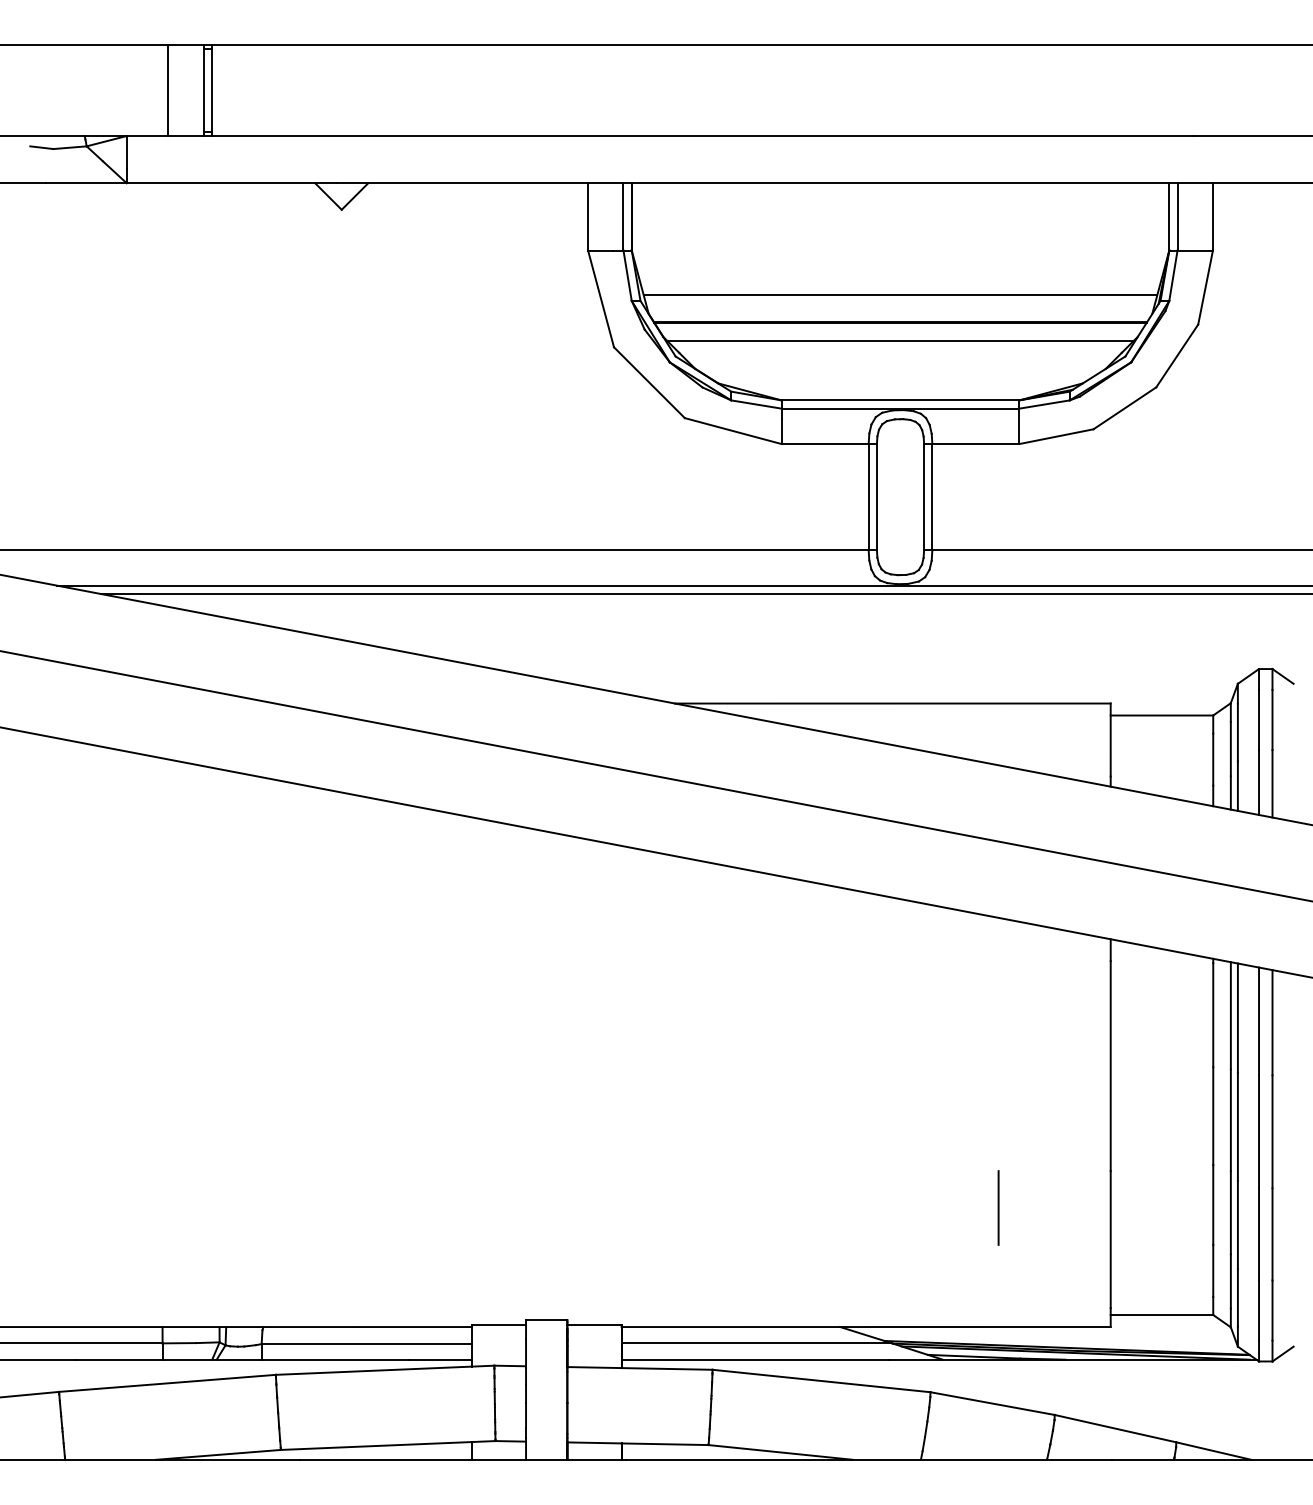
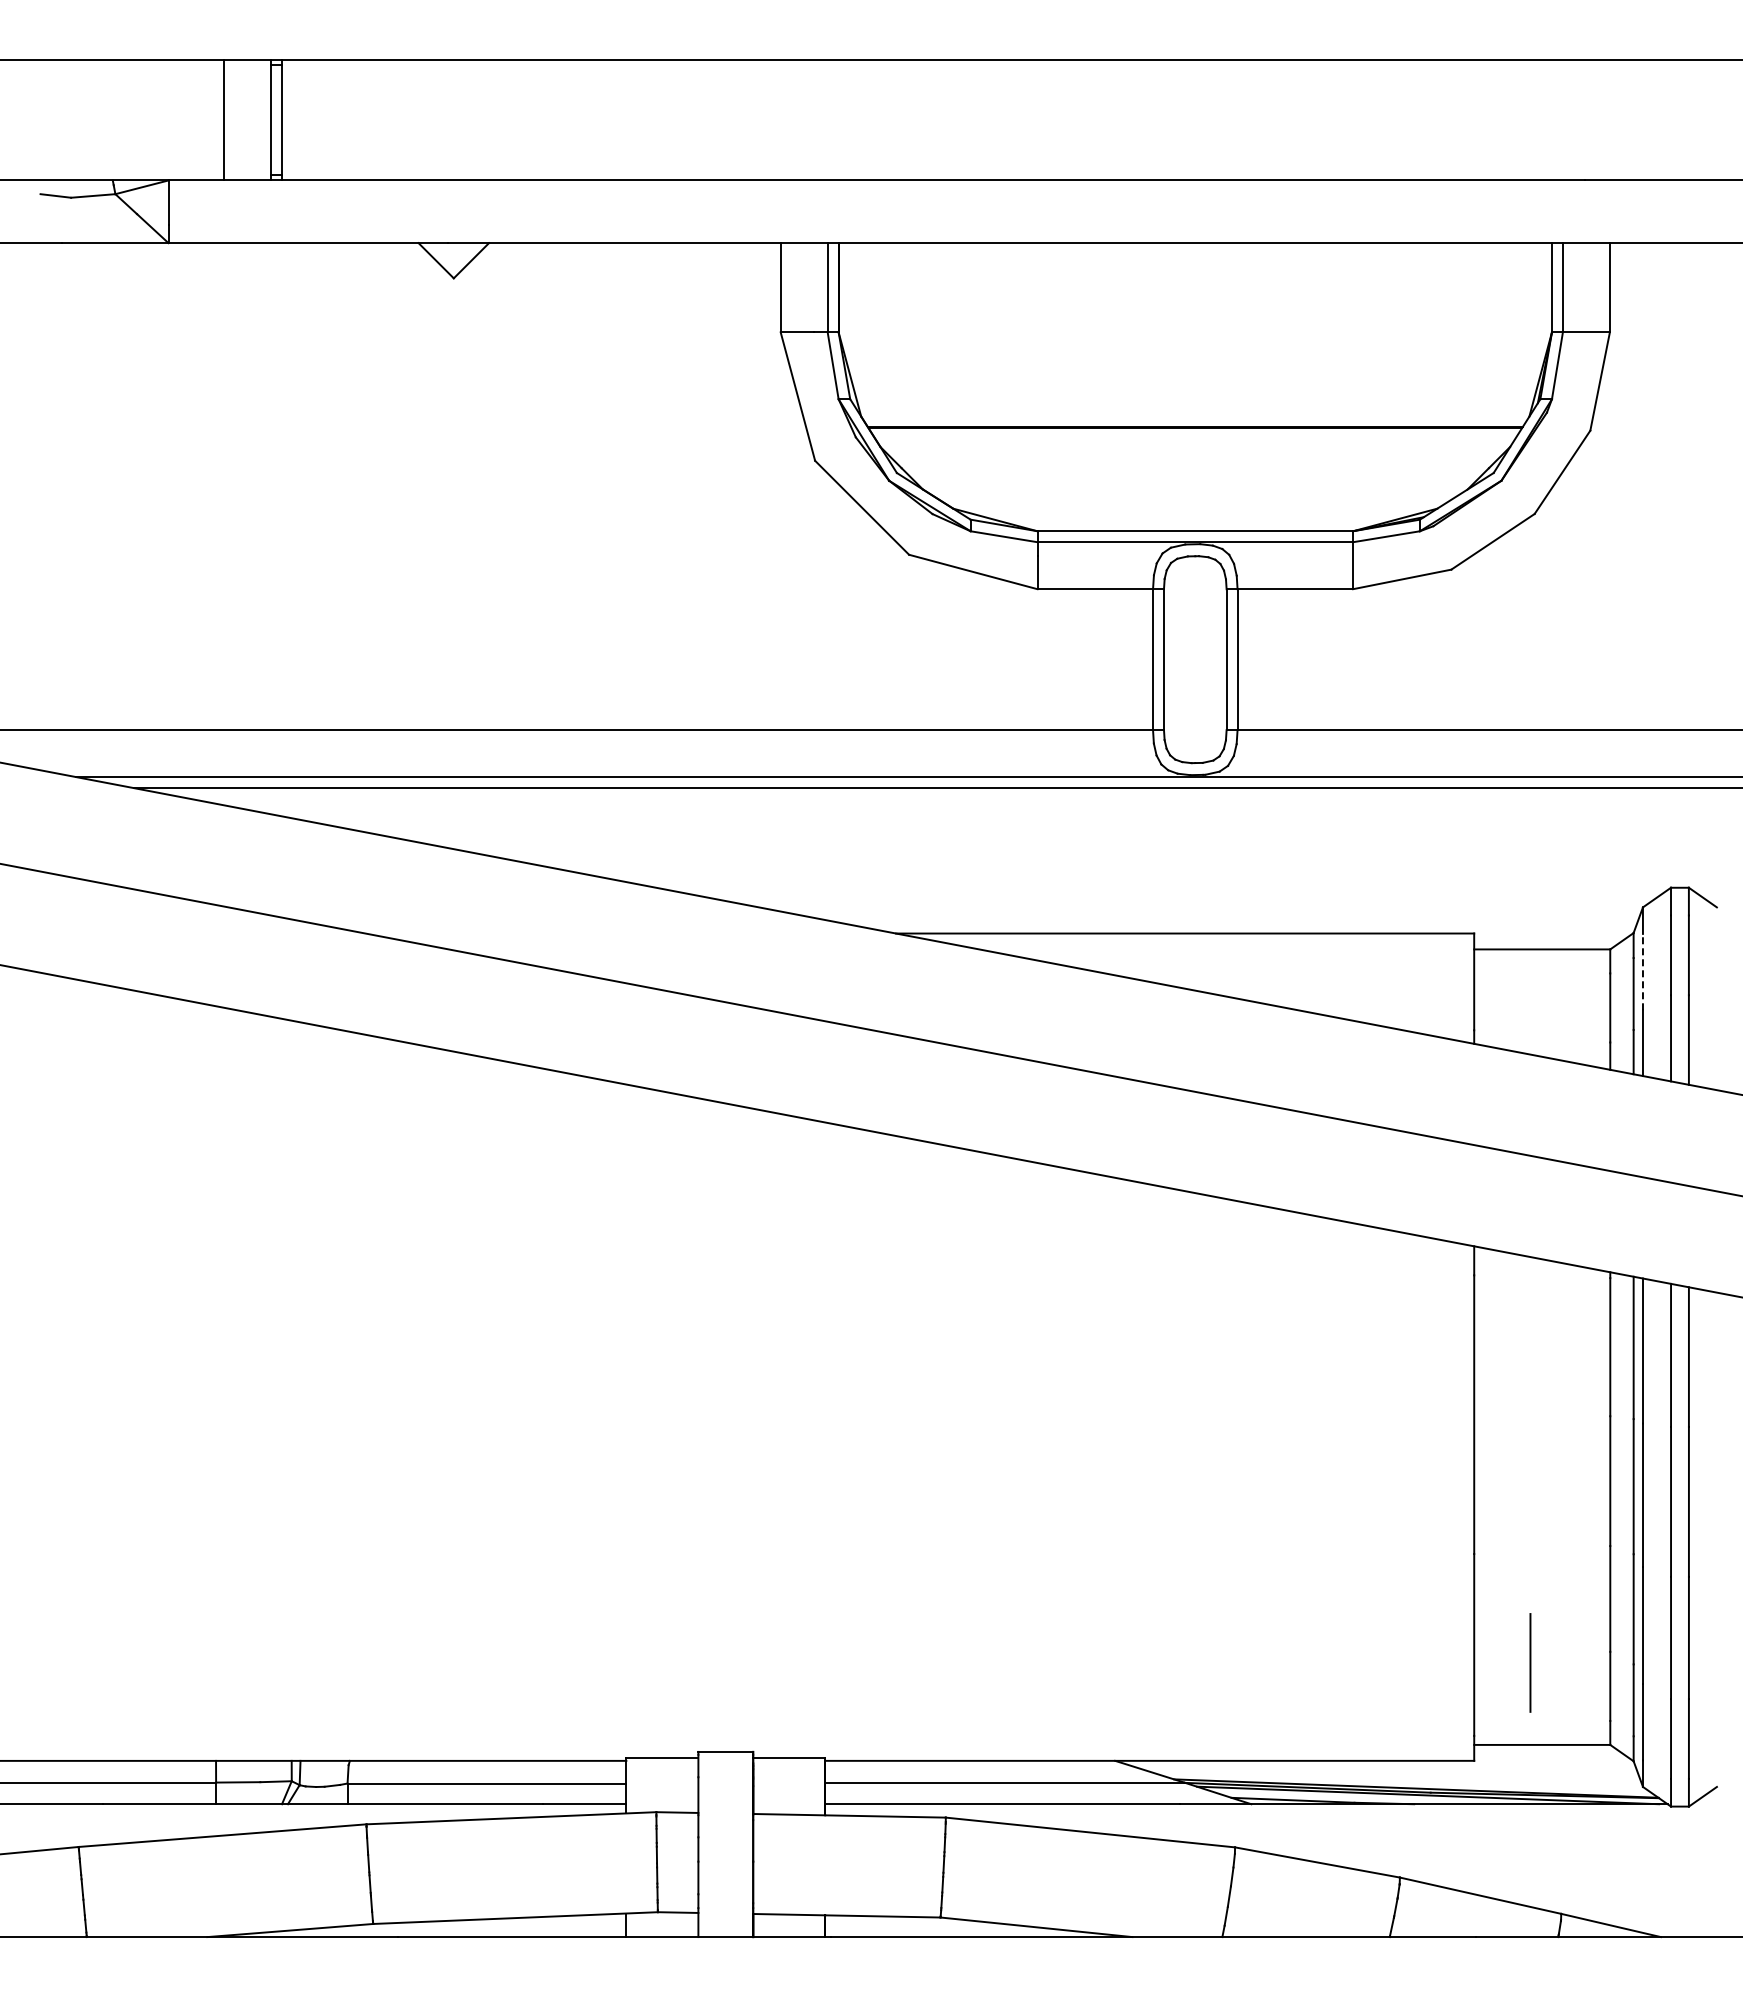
line: (900, 294) -> (1195, 390), removed
line: (900, 340) -> (1195, 451), removed
line: (1237, 732) -> (1642, 971), solid -> dashed
line: (998, 1207) -> (1530, 1662), moved

